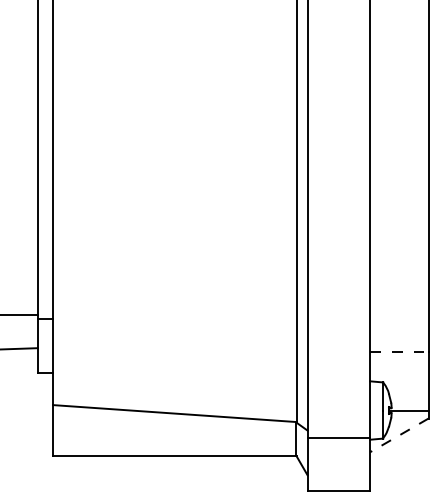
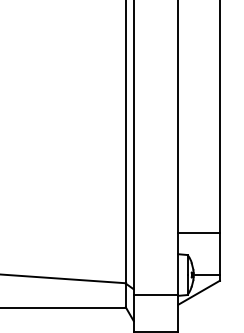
line: (399, 352) -> (199, 233), dashed -> solid
line: (399, 435) -> (199, 292), dashed -> solid

